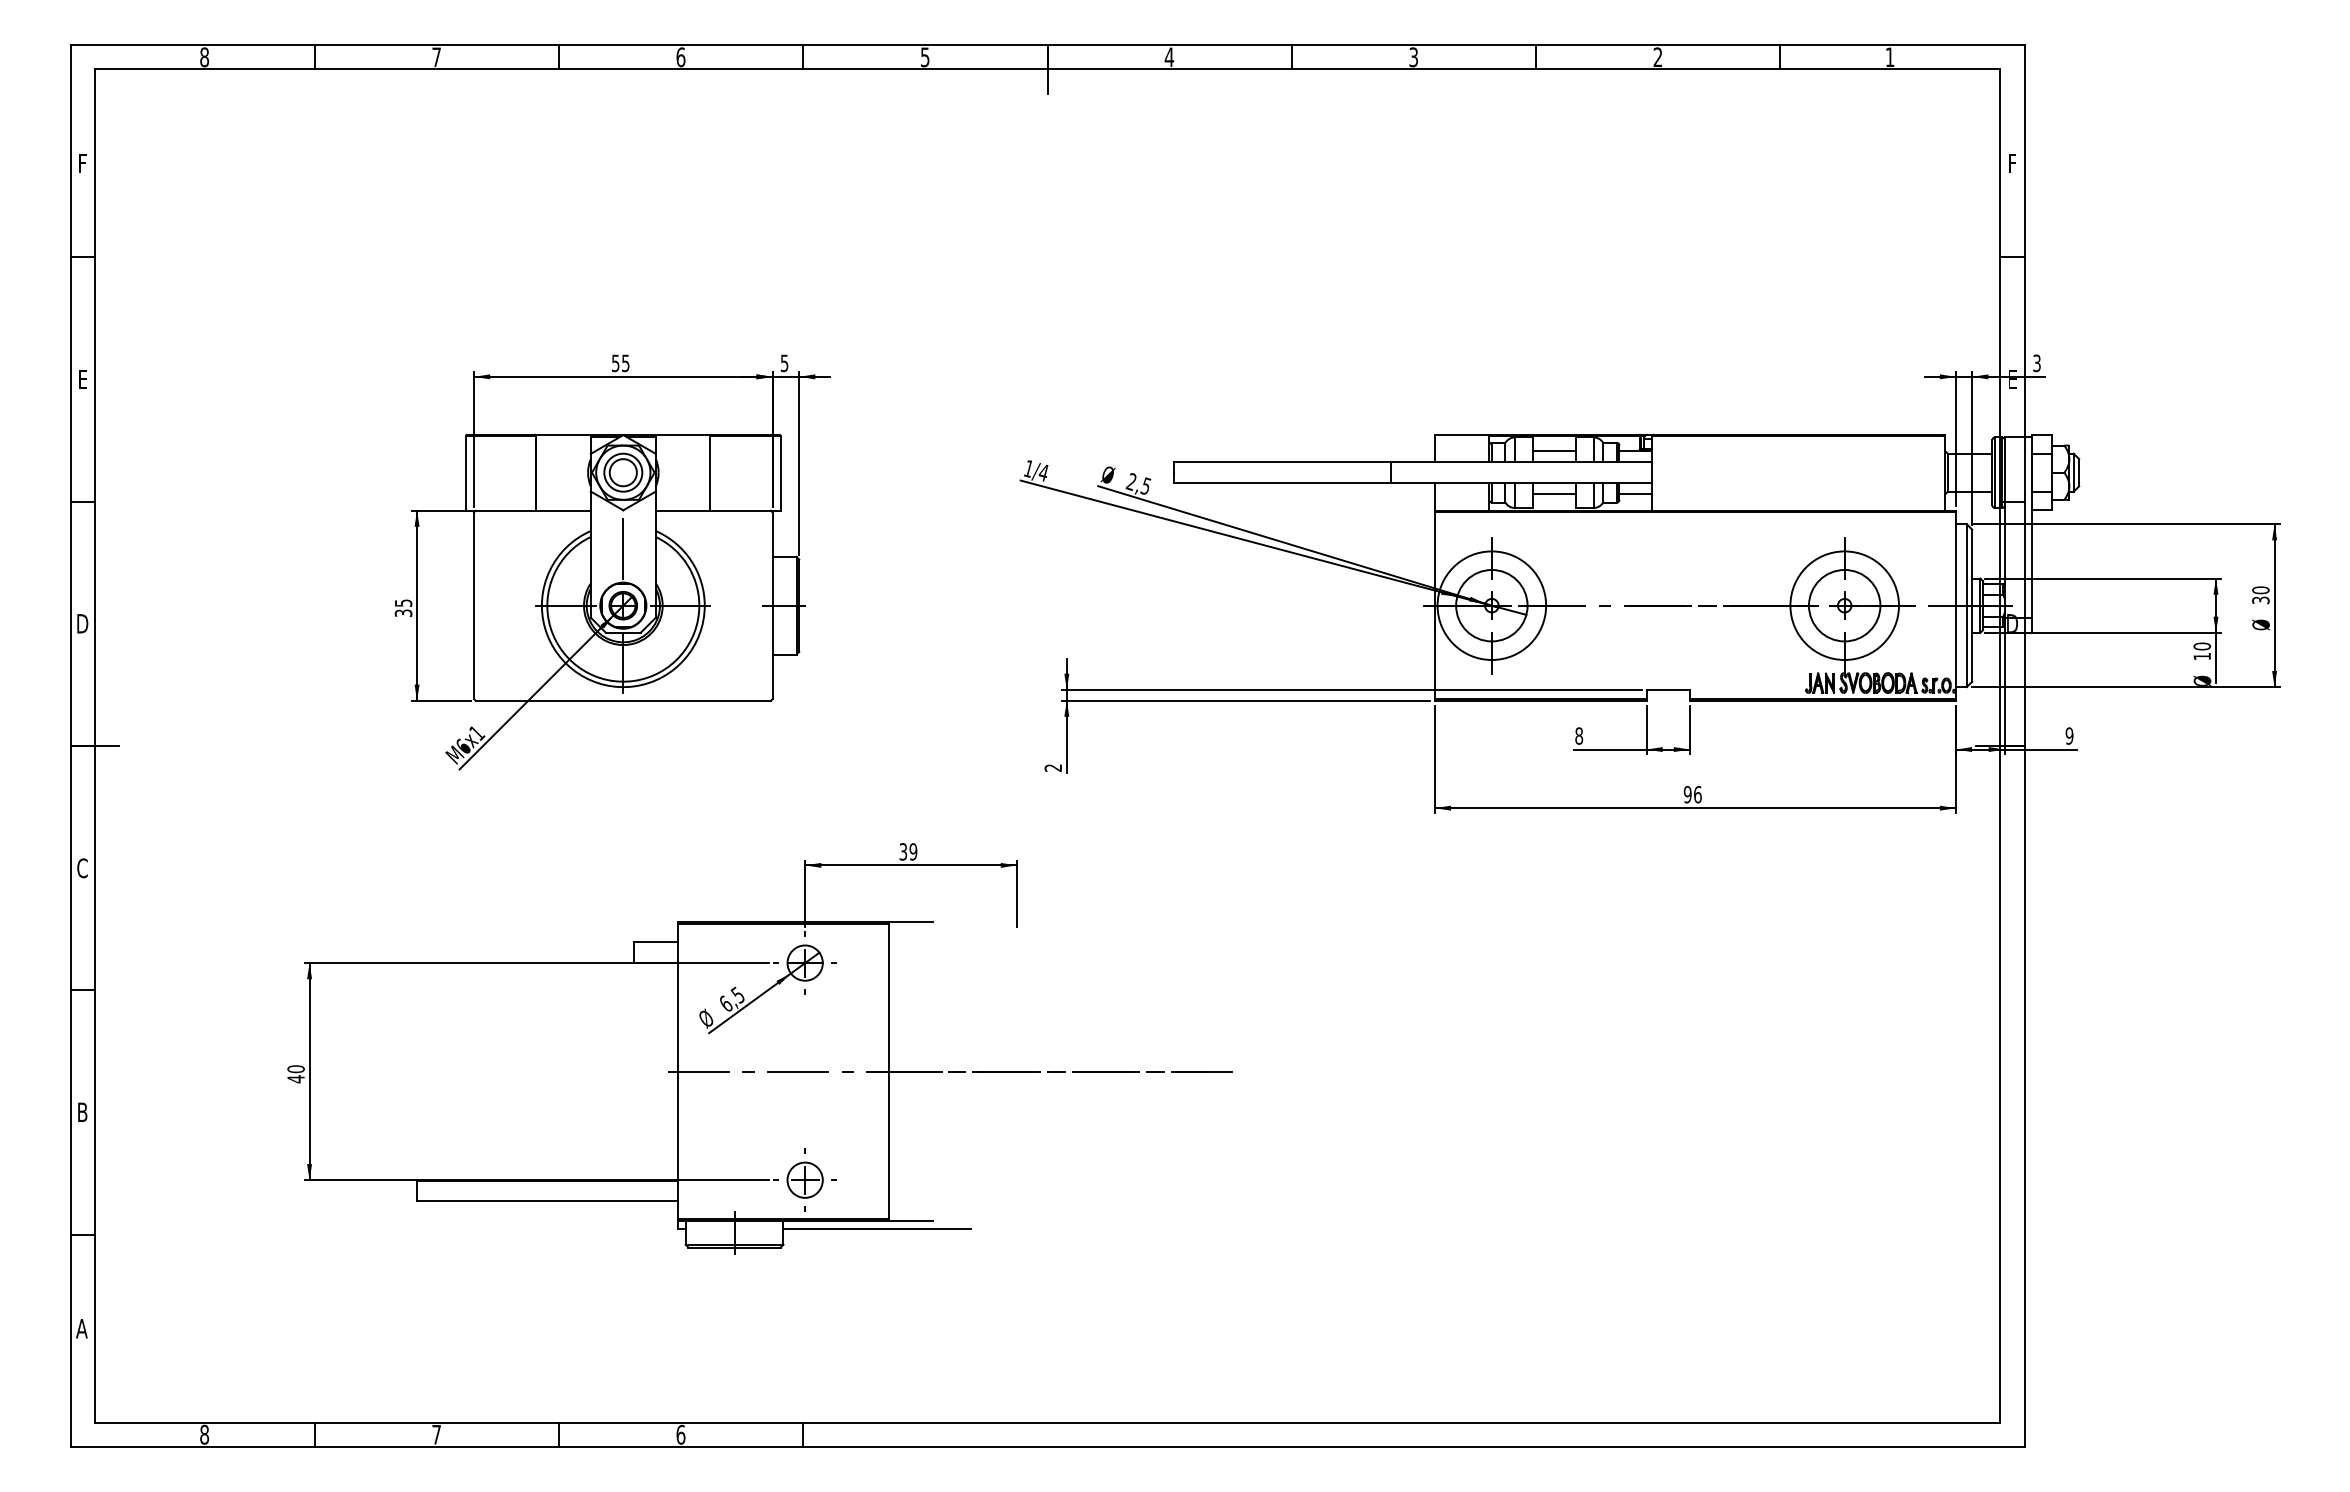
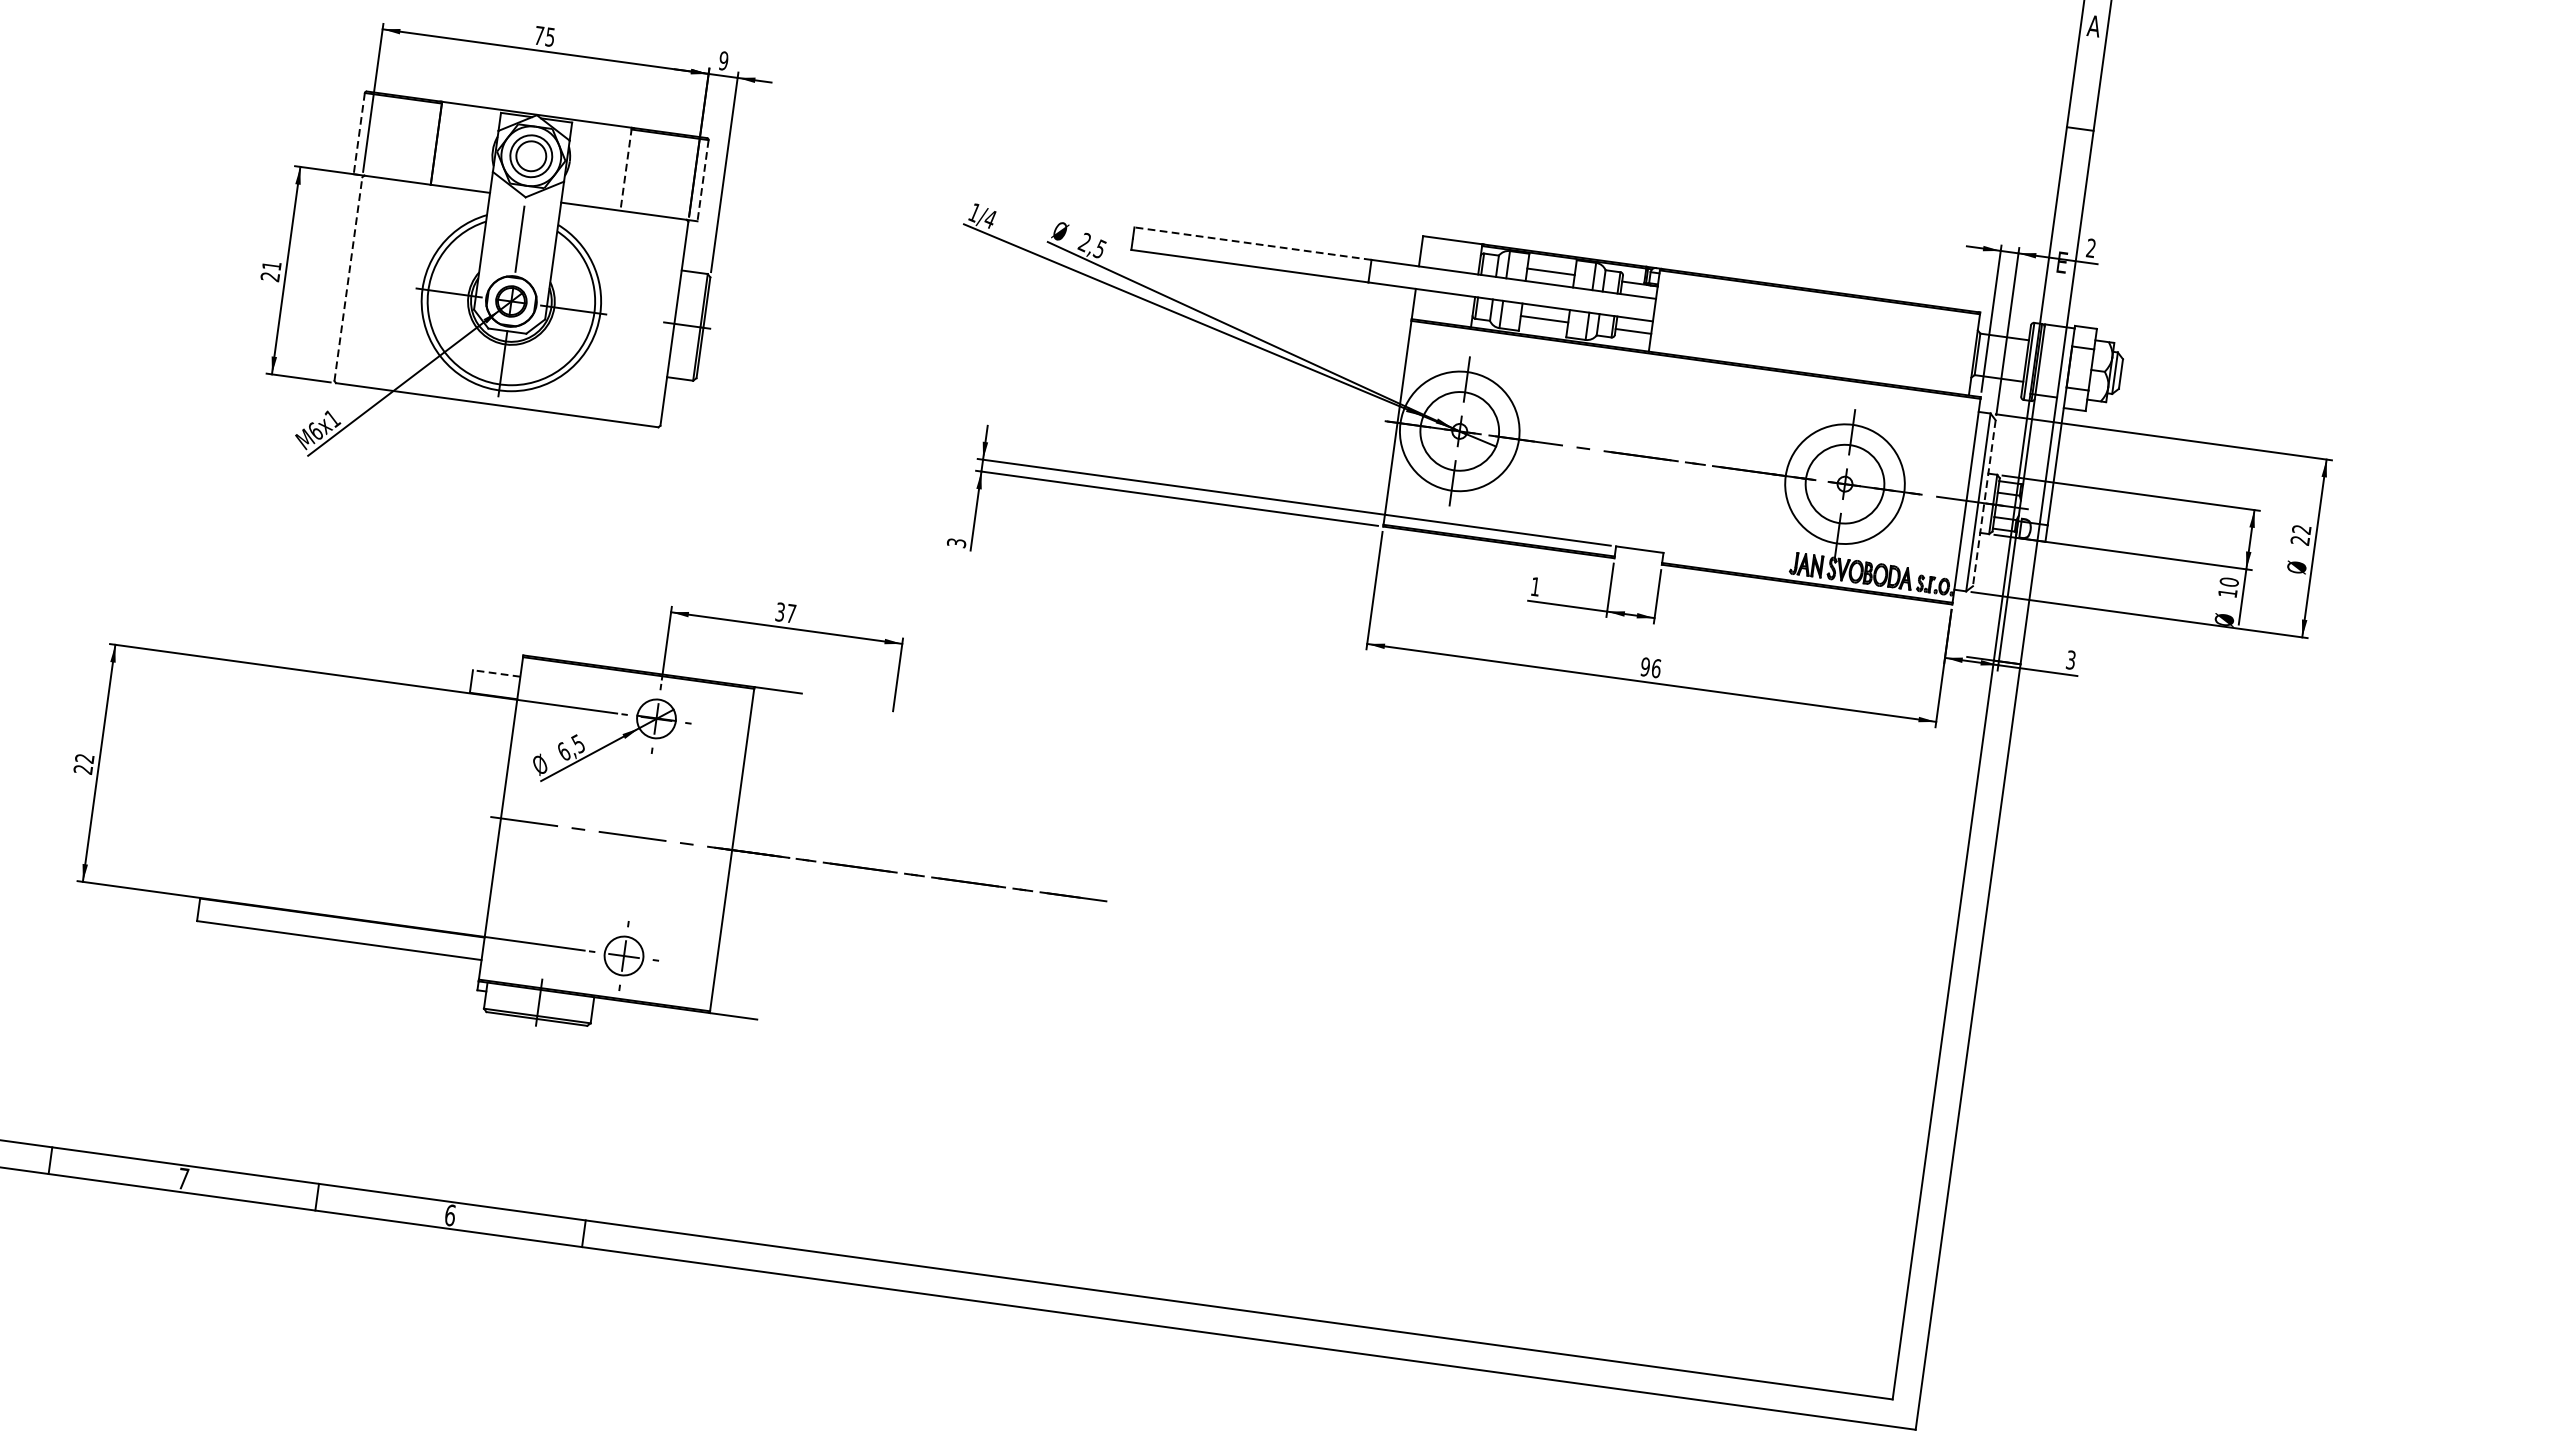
text: (2012, 162) -> (2094, 25), F -> A
text: (784, 362) -> (723, 60), 5 -> 9
text: (615, 363) -> (539, 35), 55 -> 75
text: (2036, 363) -> (2090, 248), 3 -> 2
line: (1282, 462) -> (1252, 243), solid -> dashed
line: (710, 472) -> (626, 169), solid -> dashed
line: (465, 474) -> (358, 134), solid -> dashed
line: (780, 474) -> (702, 181), solid -> dashed
text: (2260, 595) -> (2300, 535), 30 -> 22
line: (474, 605) -> (348, 279), solid -> dashed
line: (1972, 605) -> (1984, 503), solid -> dashed
text: (403, 608) -> (270, 271), 35 -> 21
text: (1579, 735) -> (1536, 586), 8 -> 1
text: (2069, 735) -> (2071, 659), 9 -> 3
text: (1053, 767) -> (956, 542), 2 -> 3
text: (913, 851) -> (791, 613), 39 -> 37
line: (655, 941) -> (496, 672), solid -> dashed
text: (295, 1074) -> (83, 764), 40 -> 22
line: (876, 1229) -> (694, 1020), removed

